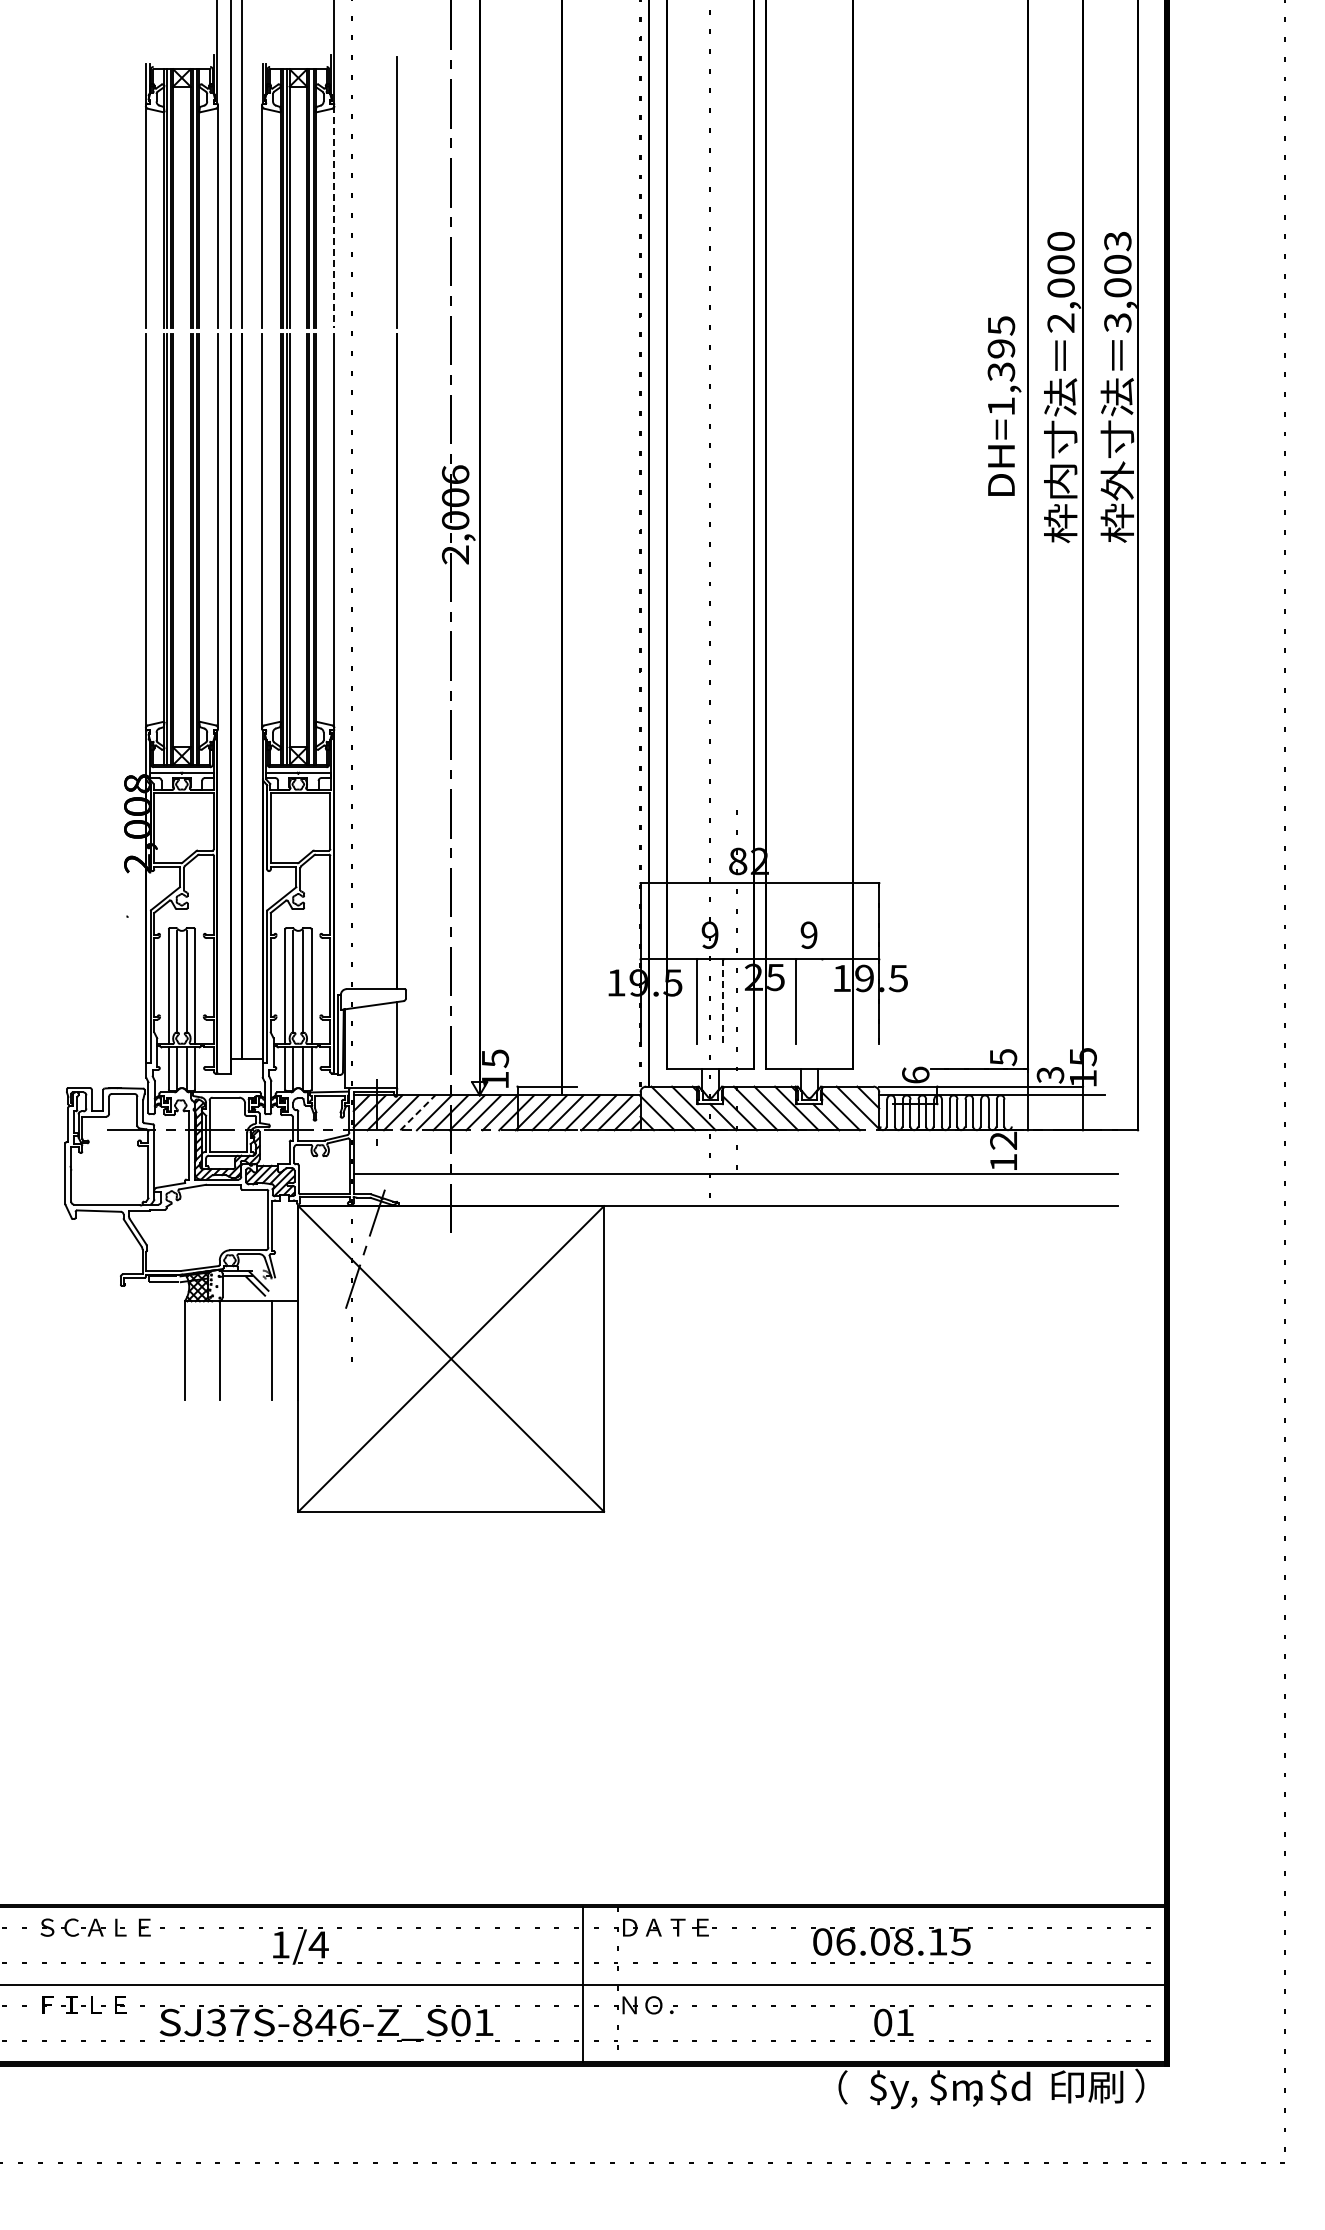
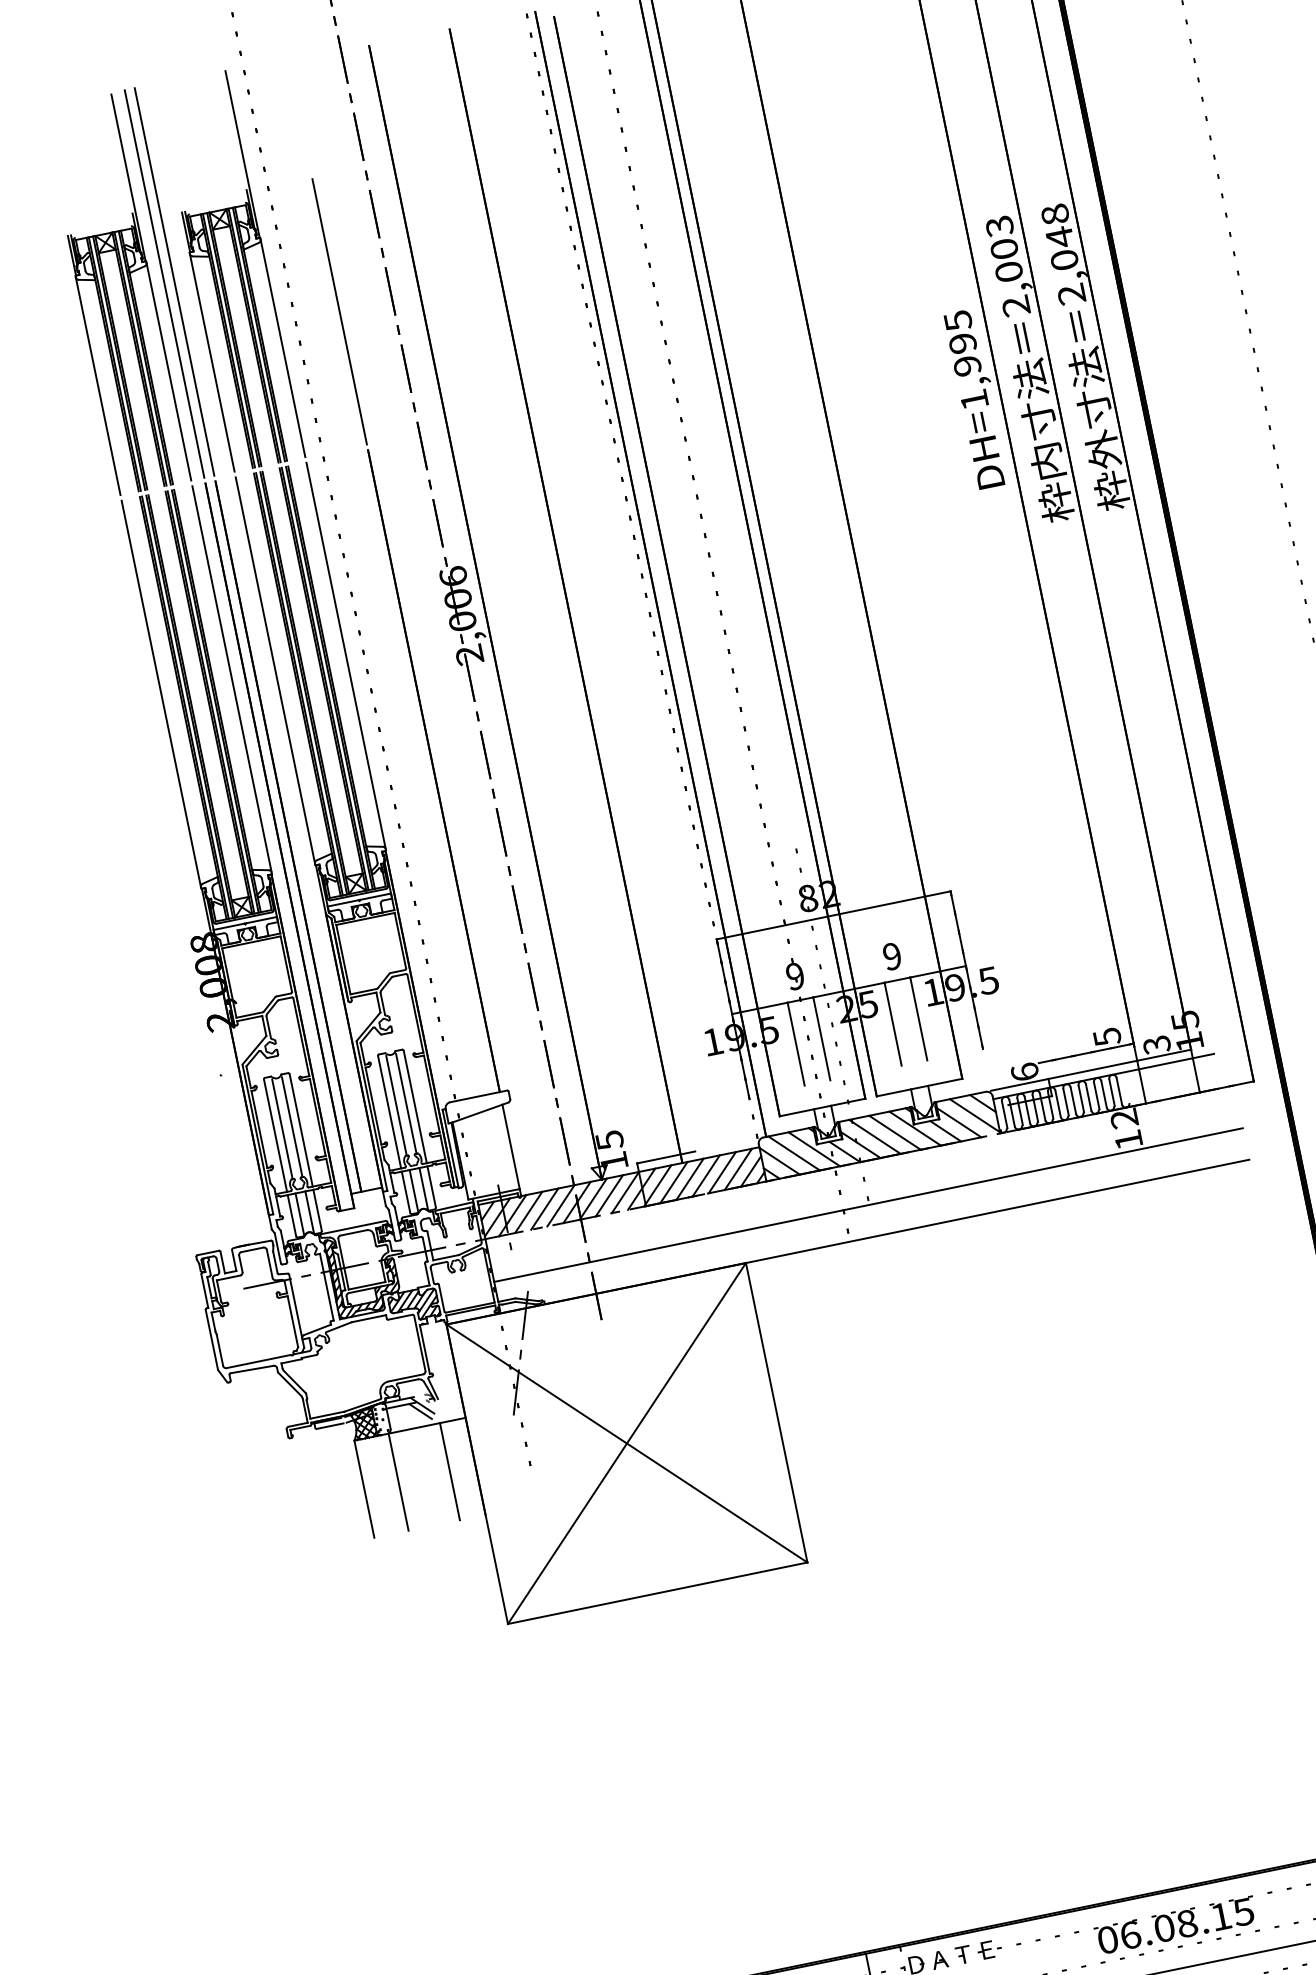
line: (334, 217) -> (283, 348), dashed -> solid
text: (1060, 241) -> (999, 226), 2,000 -> 2,003
text: (1117, 281) -> (1063, 254), 3,003 -> 2,048
text: (1001, 371) -> (967, 365), DH=1,395 -> DH=1,995
line: (822, 1001) -> (918, 1018), added
line: (723, 1002) -> (822, 1039), dashed -> solid
line: (417, 1112) -> (544, 1208), dashed -> solid

